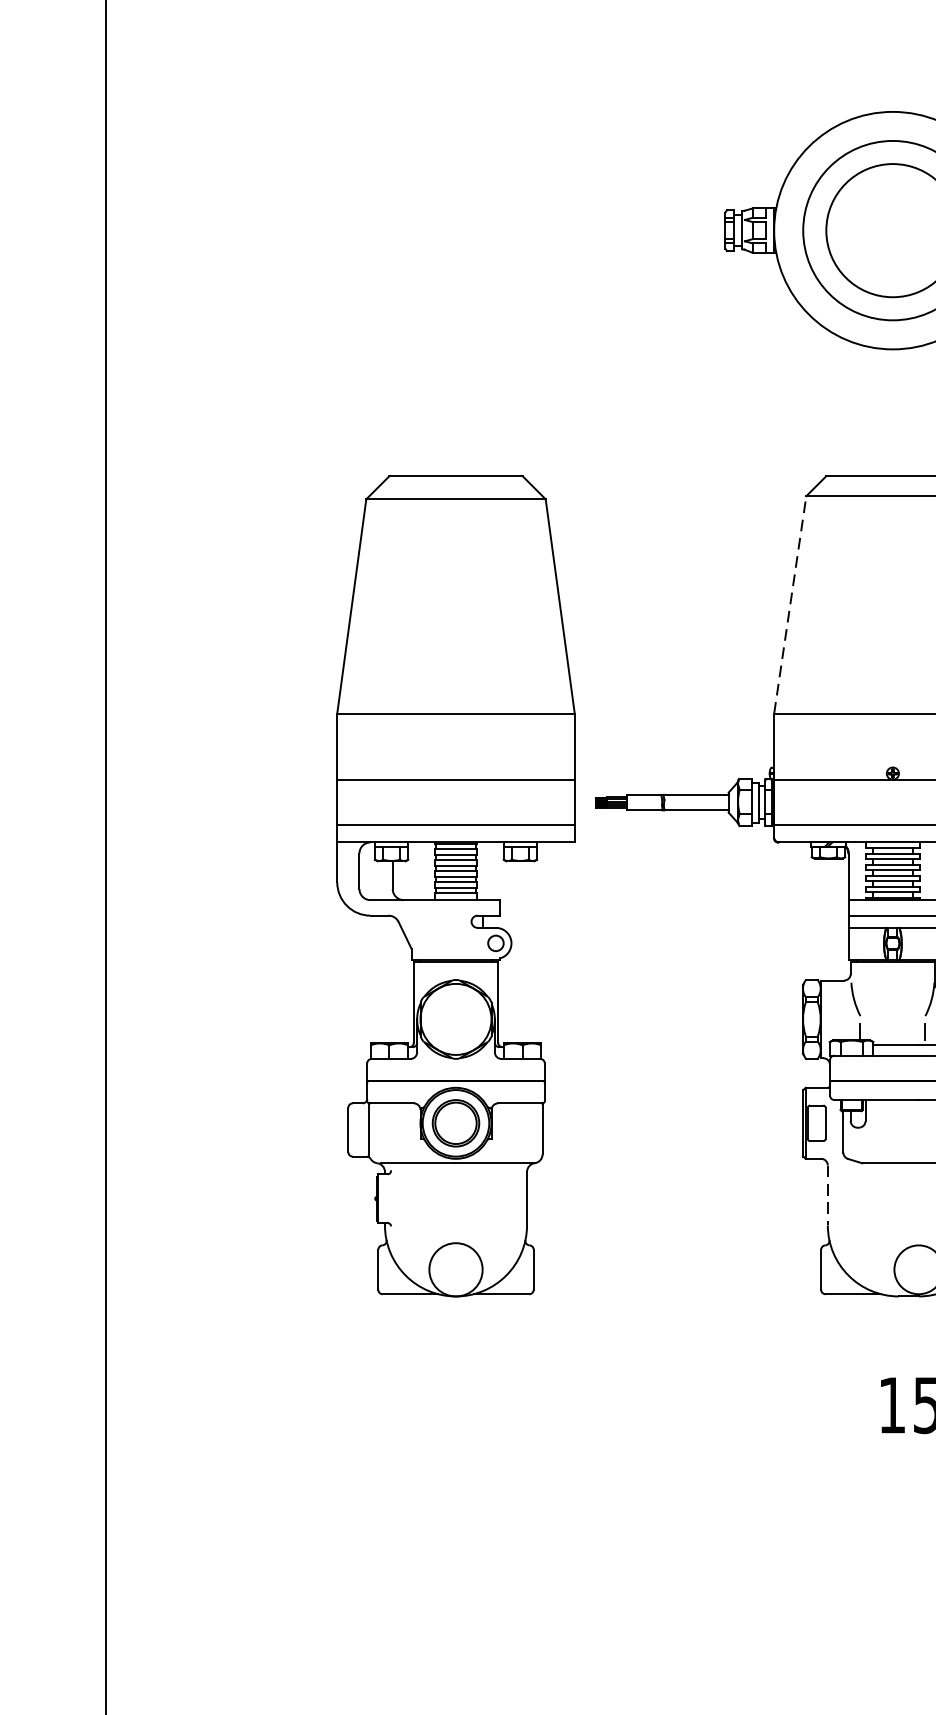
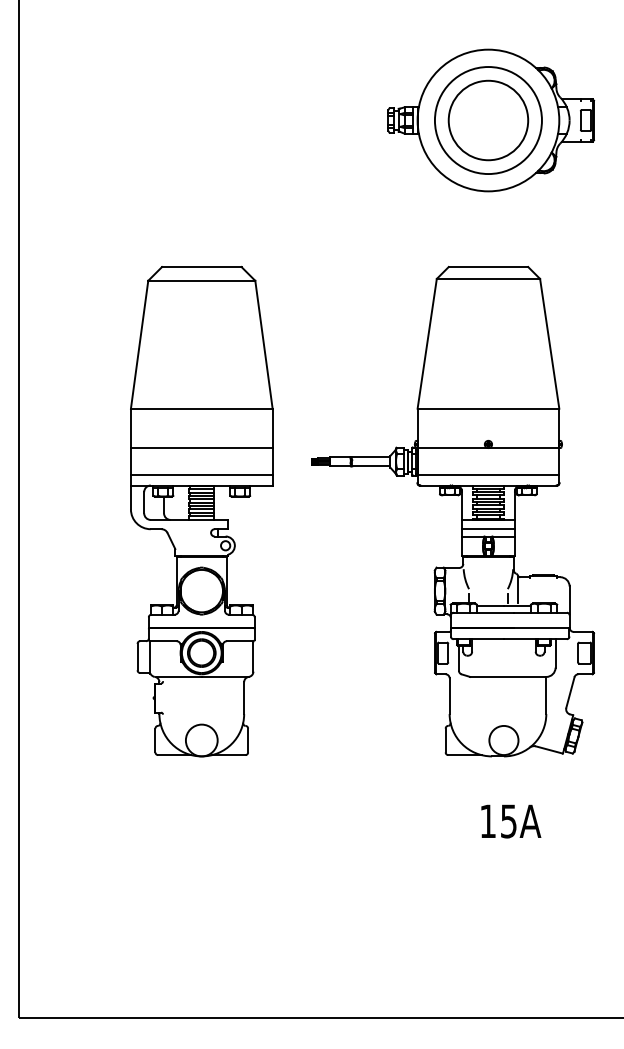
line: (790, 604) -> (427, 343), dashed -> solid
part: (455, 885) -> (201, 511), moved
line: (827, 1196) -> (449, 696), dashed -> solid

